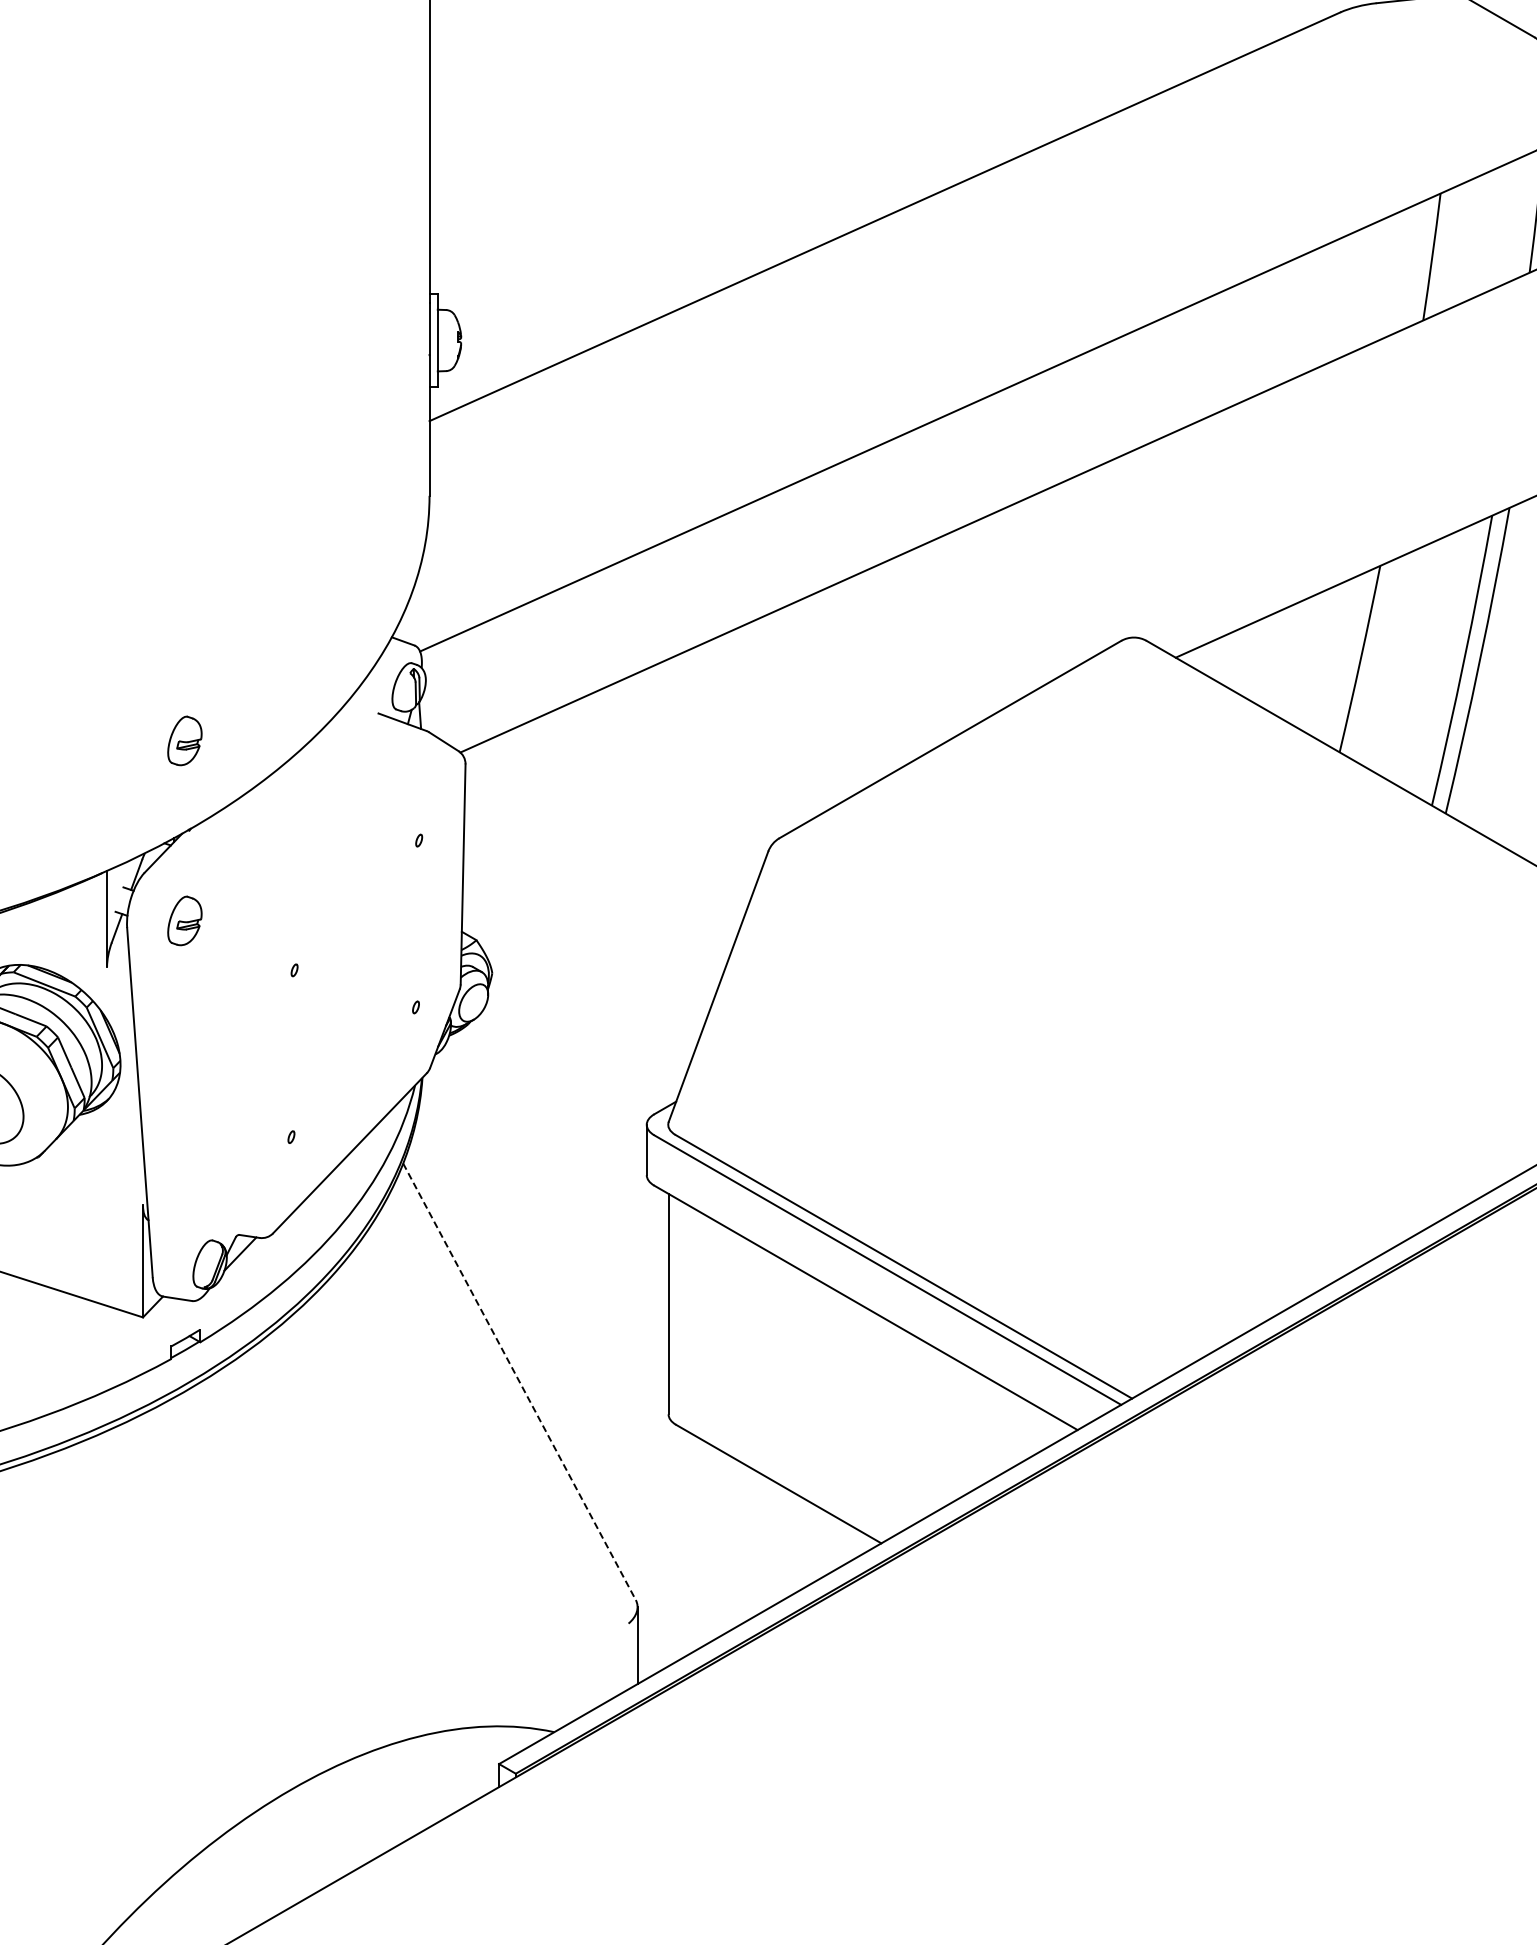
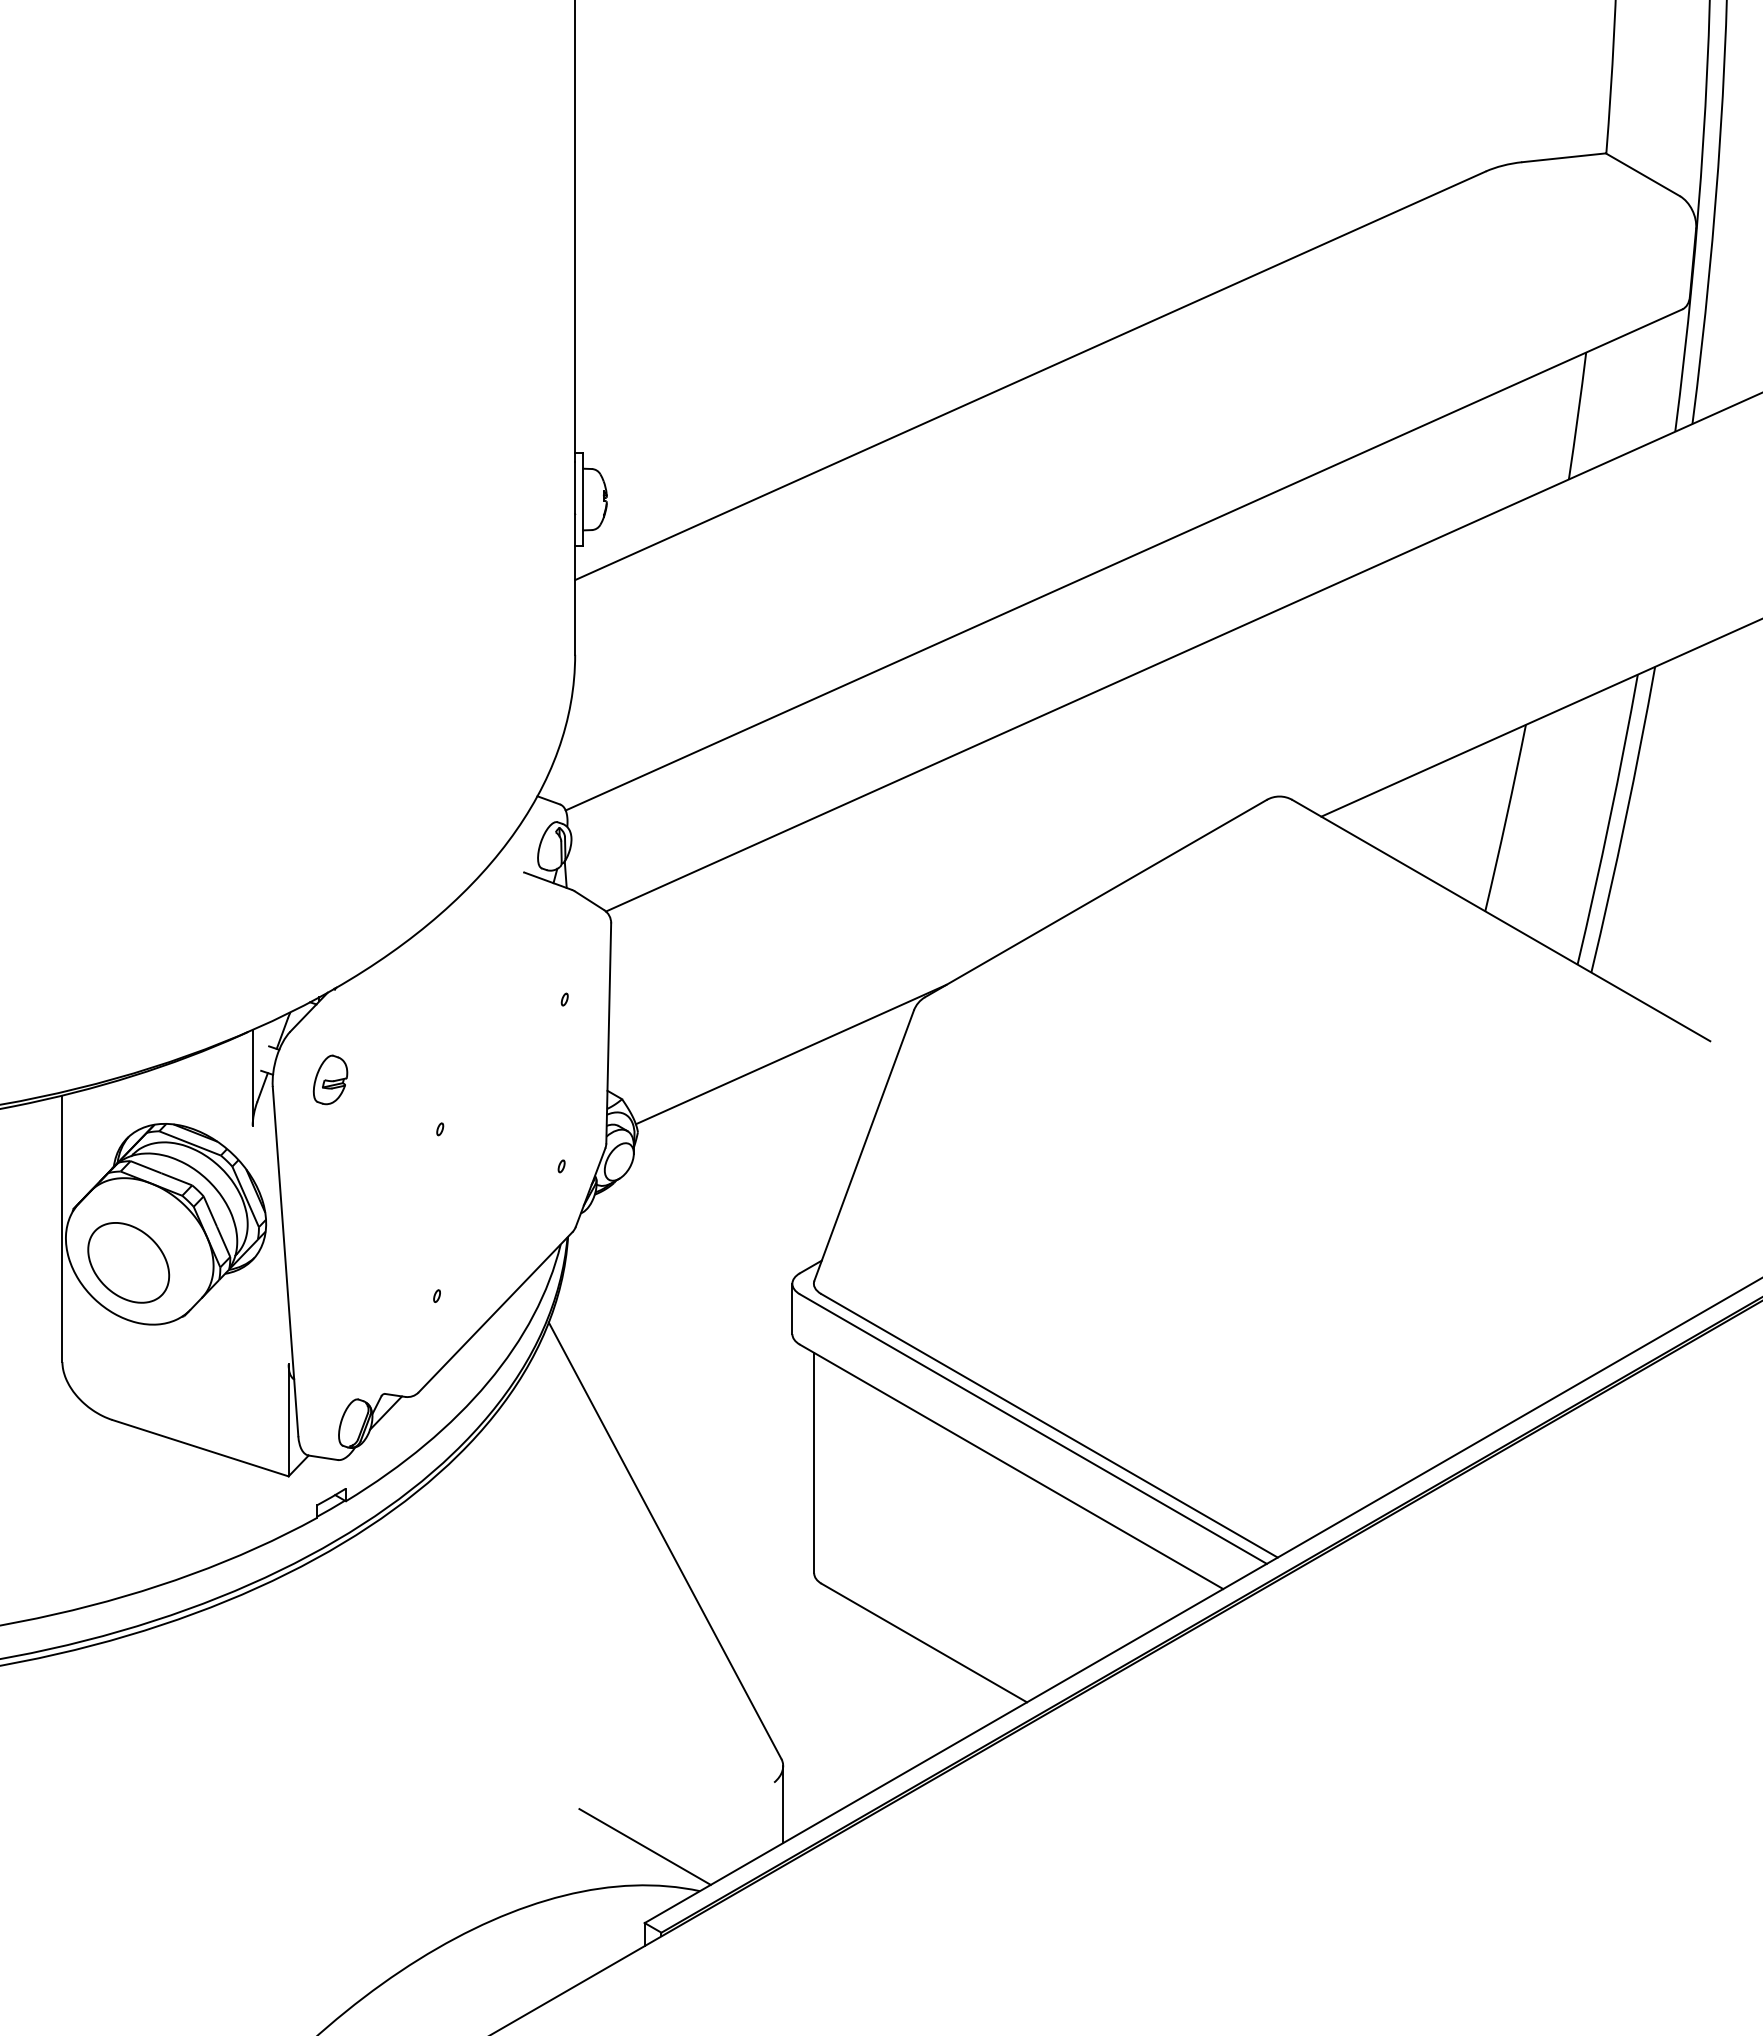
part: (184, 740) -> (330, 899), removed
line: (644, 895) -> (790, 1054), added
line: (519, 1382) -> (665, 1541), dashed -> solid
line: (498, 1687) -> (644, 1846), added

